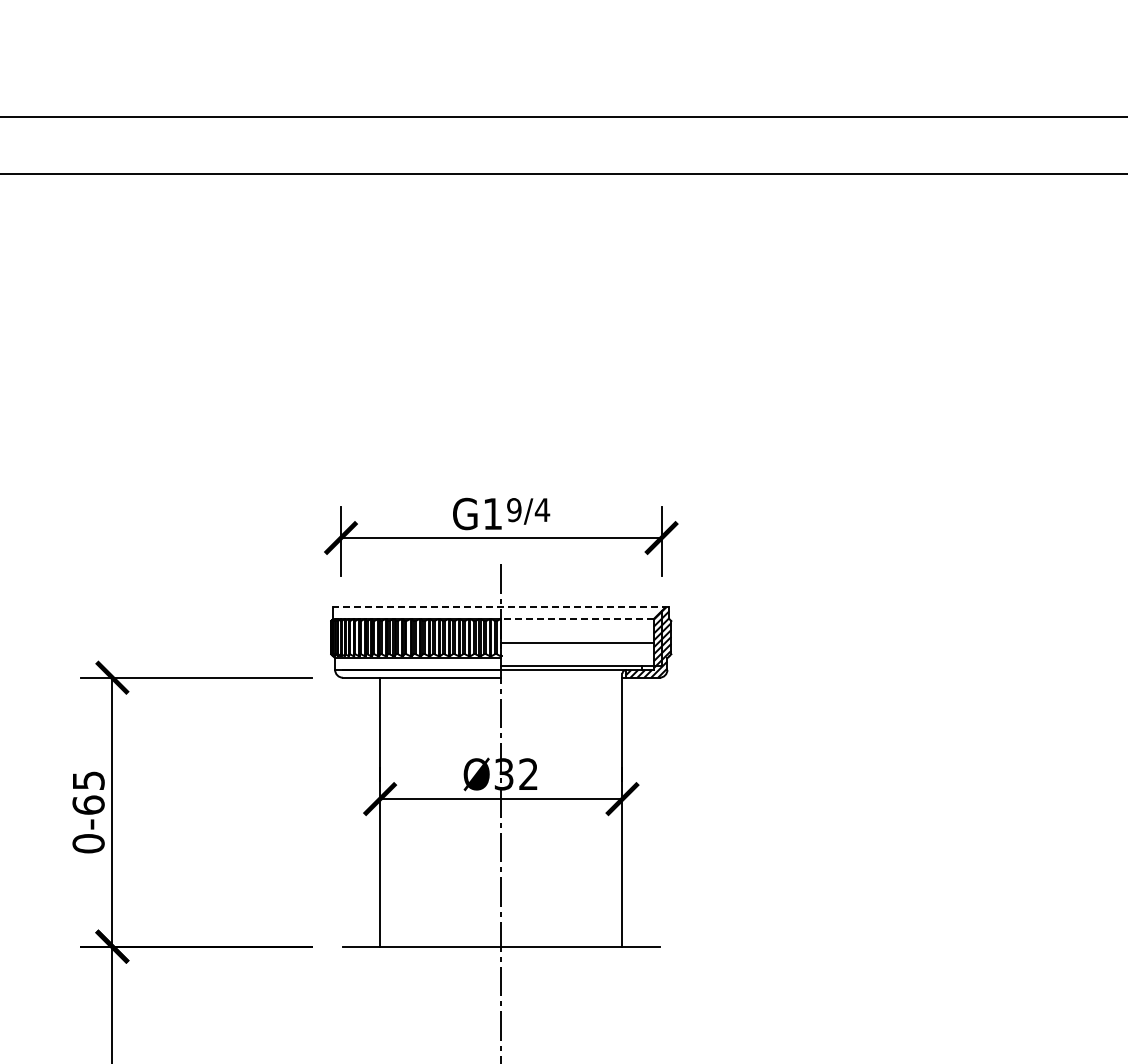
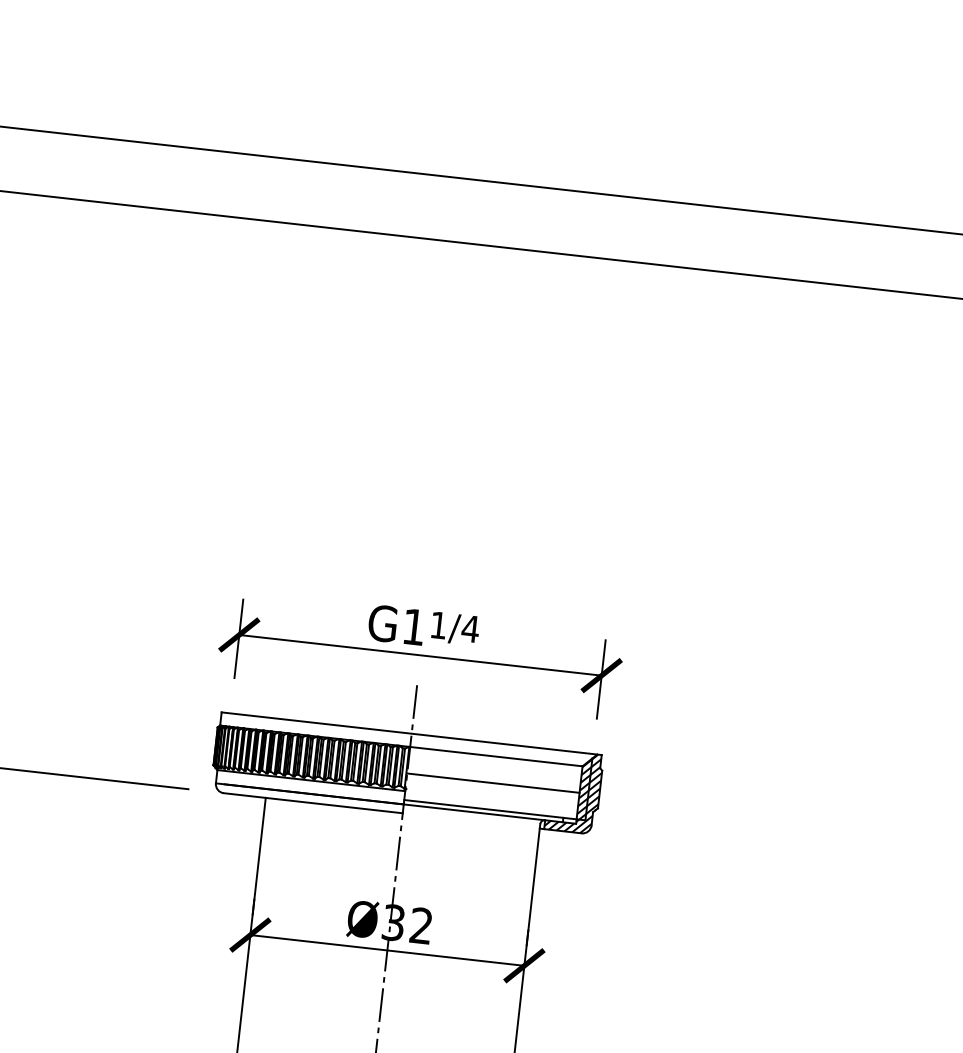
text: (514, 510) -> (438, 625), 9/4 -> 1/4
line: (500, 607) -> (410, 733), dashed -> solid
line: (577, 619) -> (496, 757), dashed -> solid

